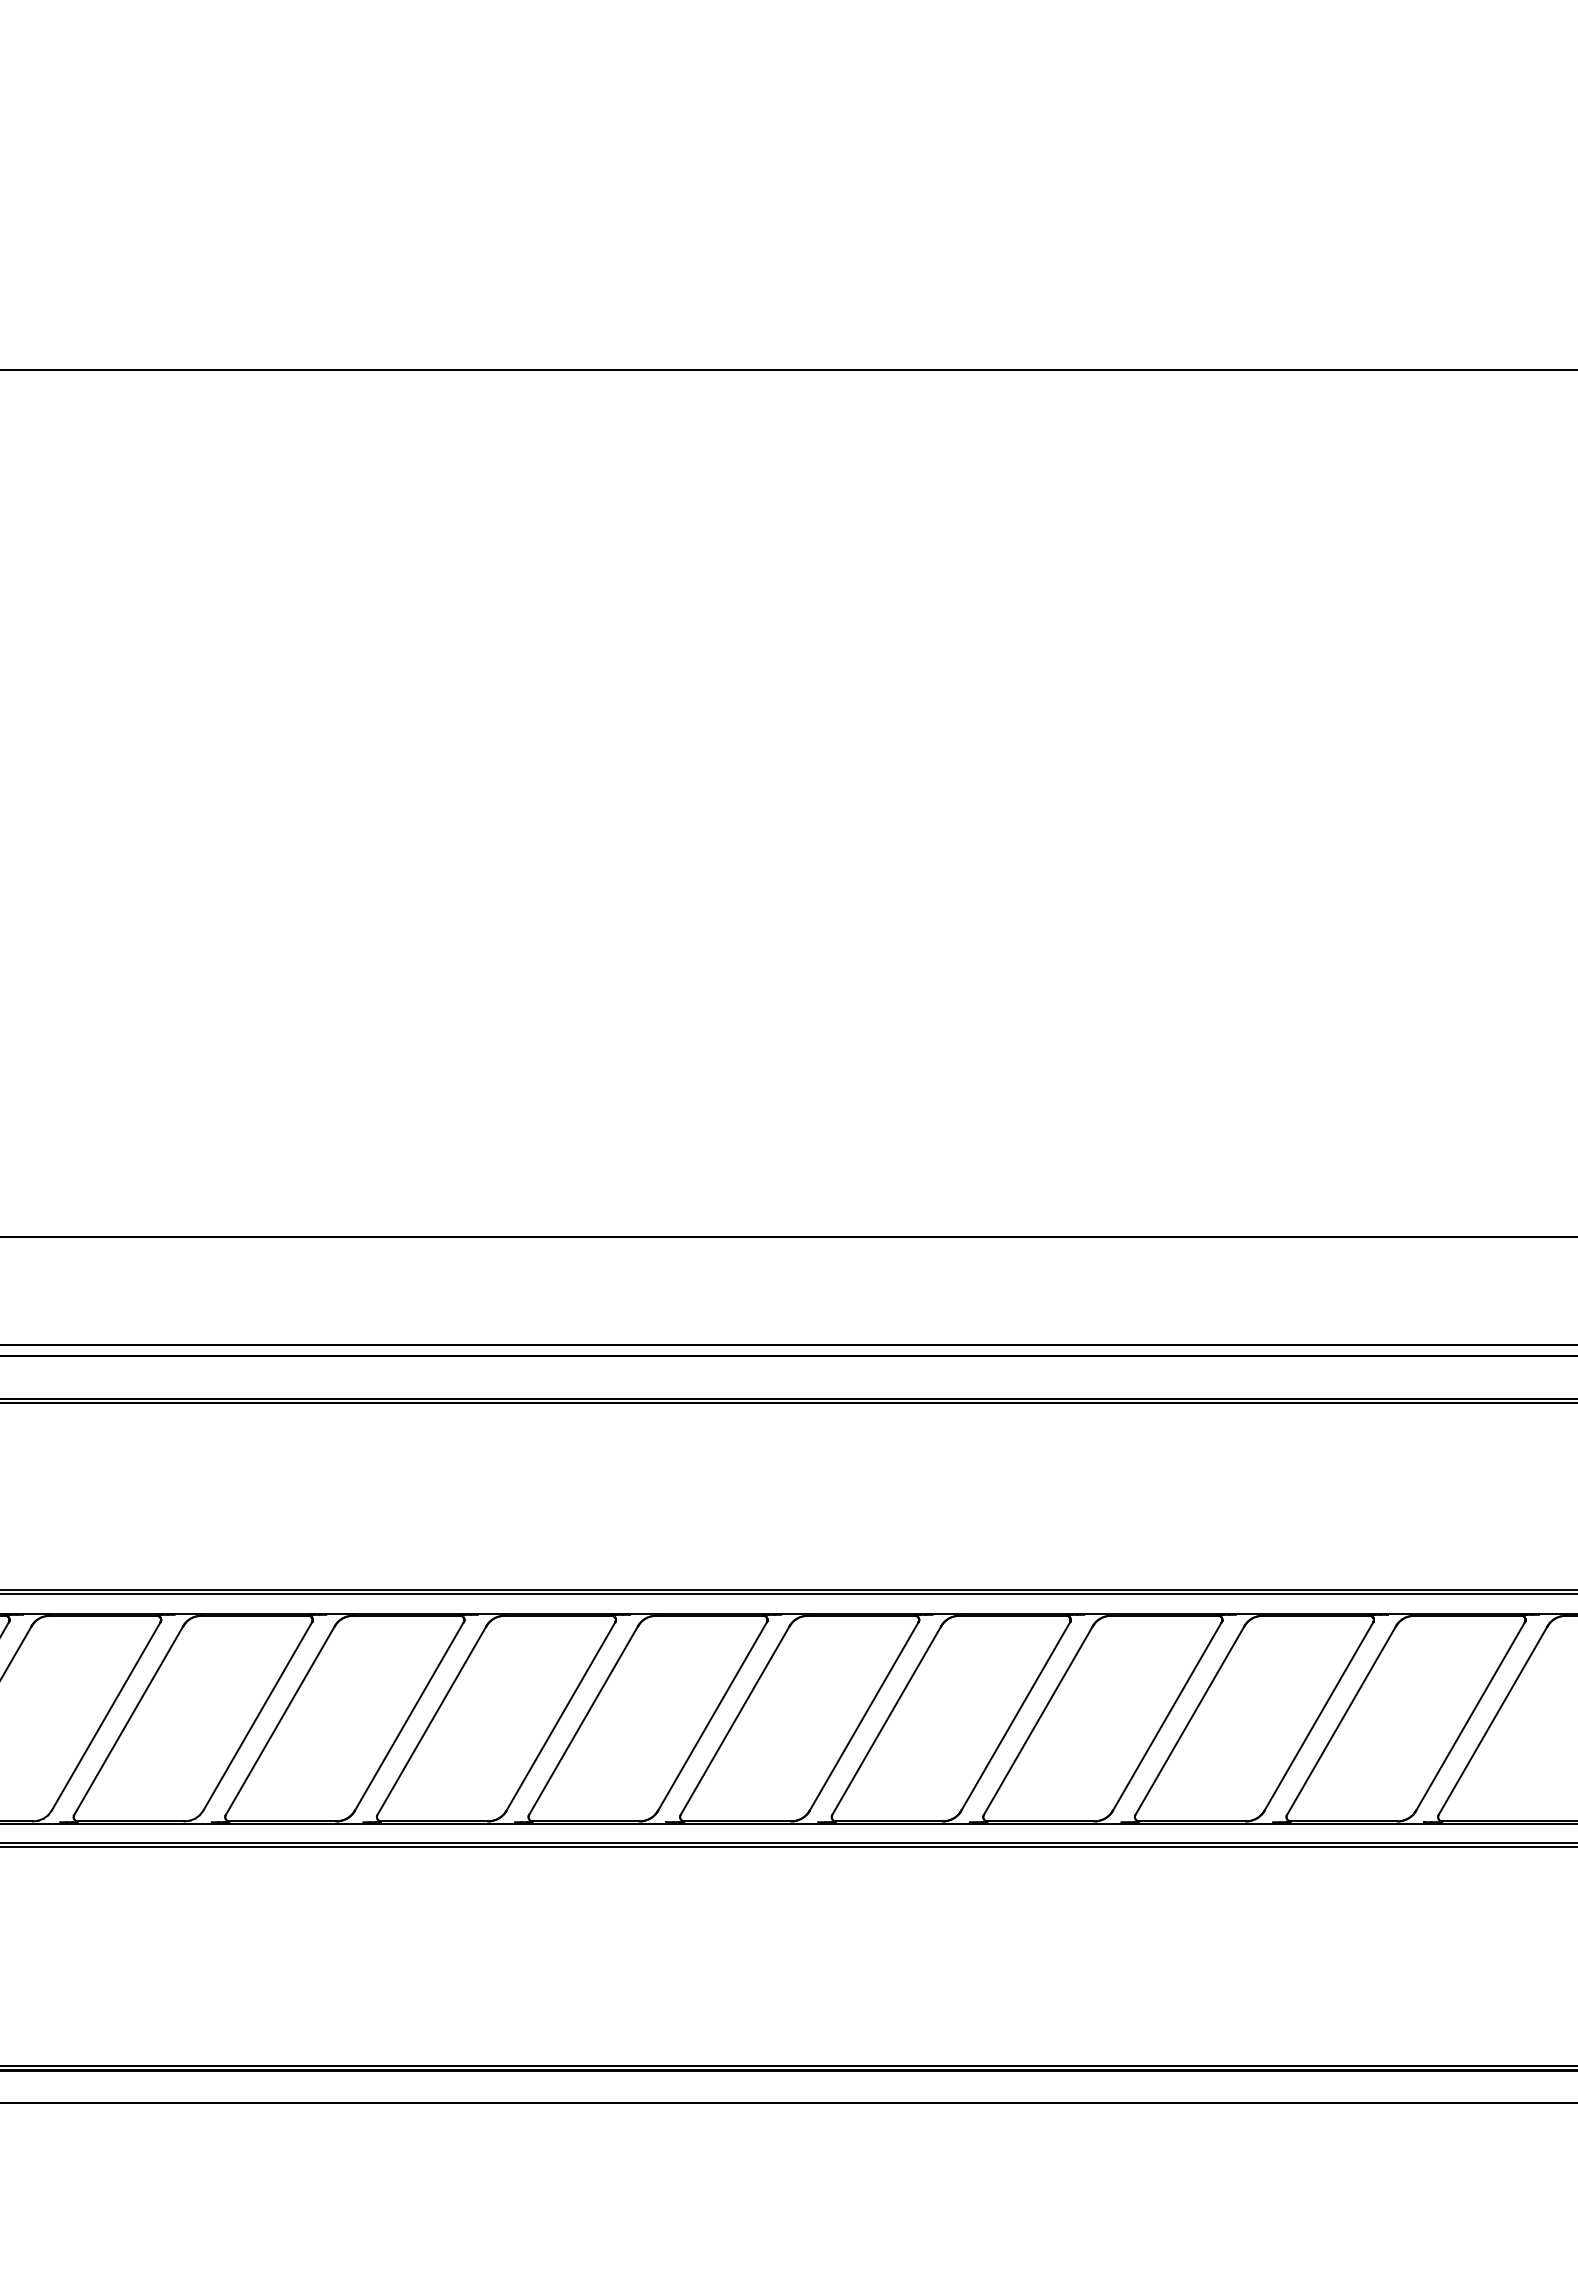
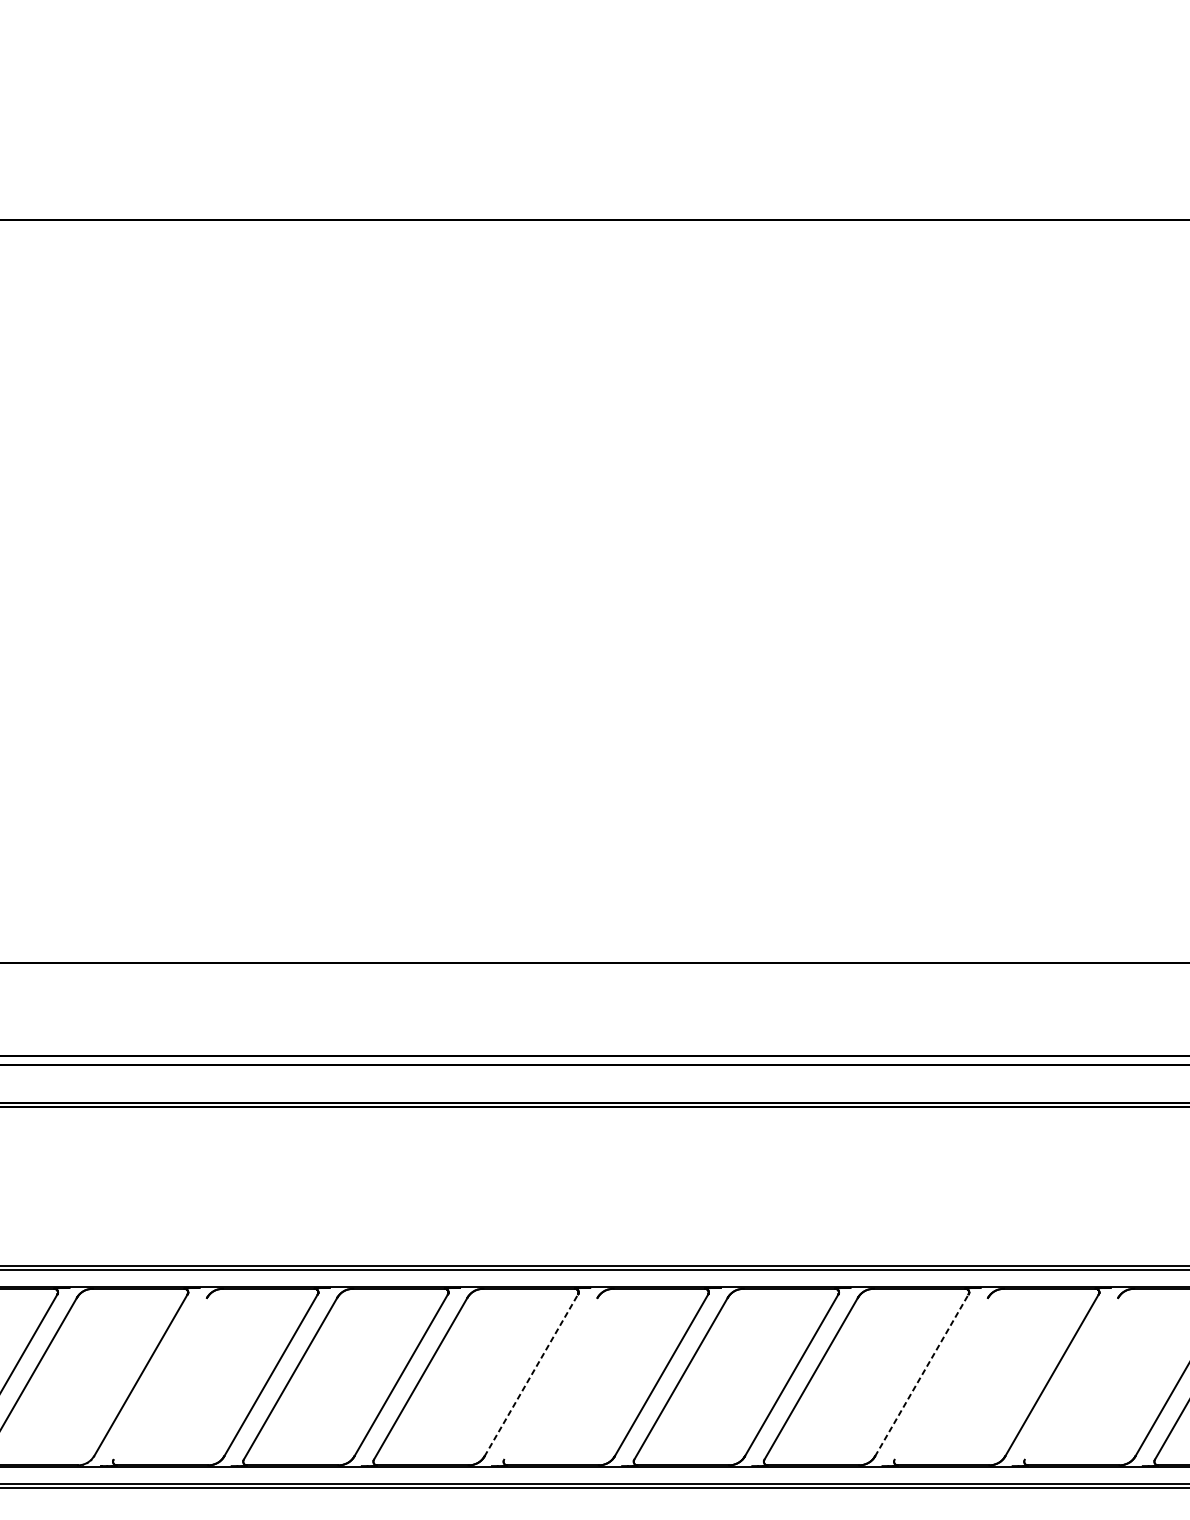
line: (712, 1715) -> (531, 1374), solid -> dashed
line: (1167, 1715) -> (922, 1374), solid -> dashed
line: (280, 1720) -> (160, 1378), removed
line: (734, 1720) -> (550, 1378), removed
line: (1189, 1720) -> (940, 1378), removed
line: (1341, 1720) -> (1071, 1378), removed

